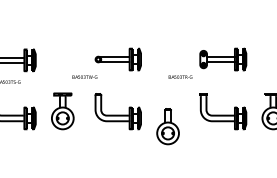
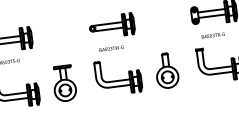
text: (84, 76) -> (111, 48), moved
text: (180, 76) -> (213, 35), moved
part: (167, 126) -> (166, 70), moved

